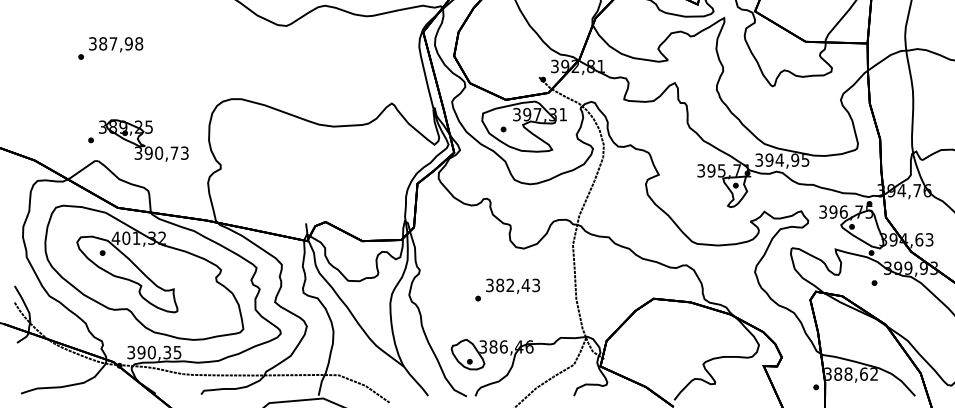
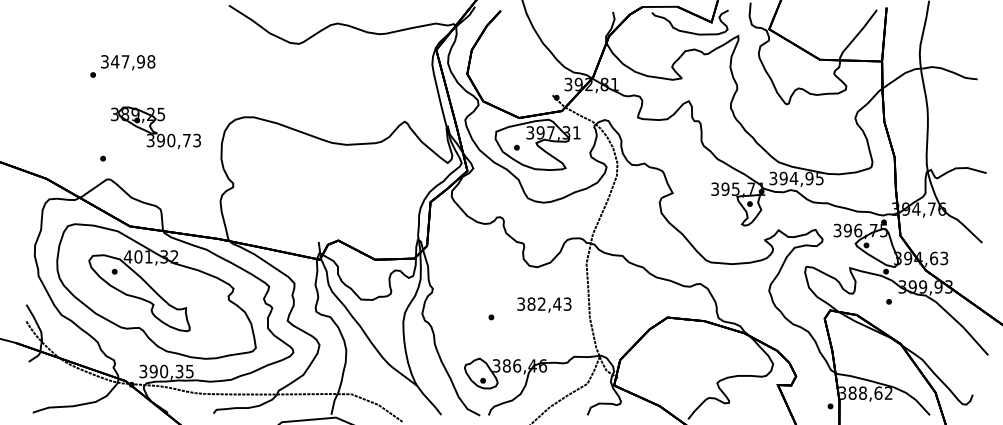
text: (103, 43) -> (115, 61), 387,98 -> 347,98
part: (143, 140) -> (155, 127), moved
text: (513, 285) -> (544, 304), moved

